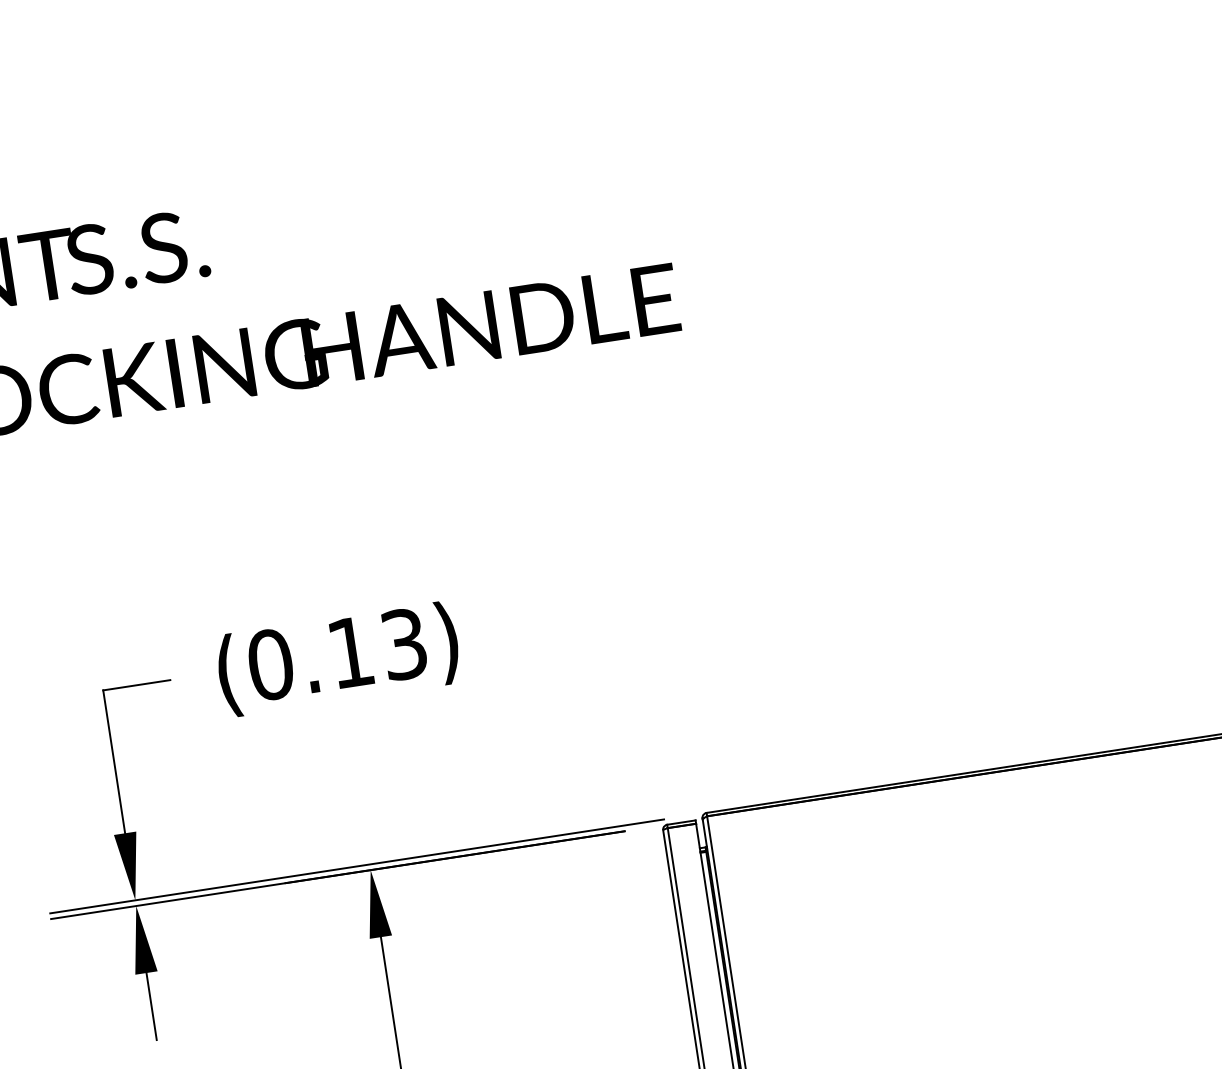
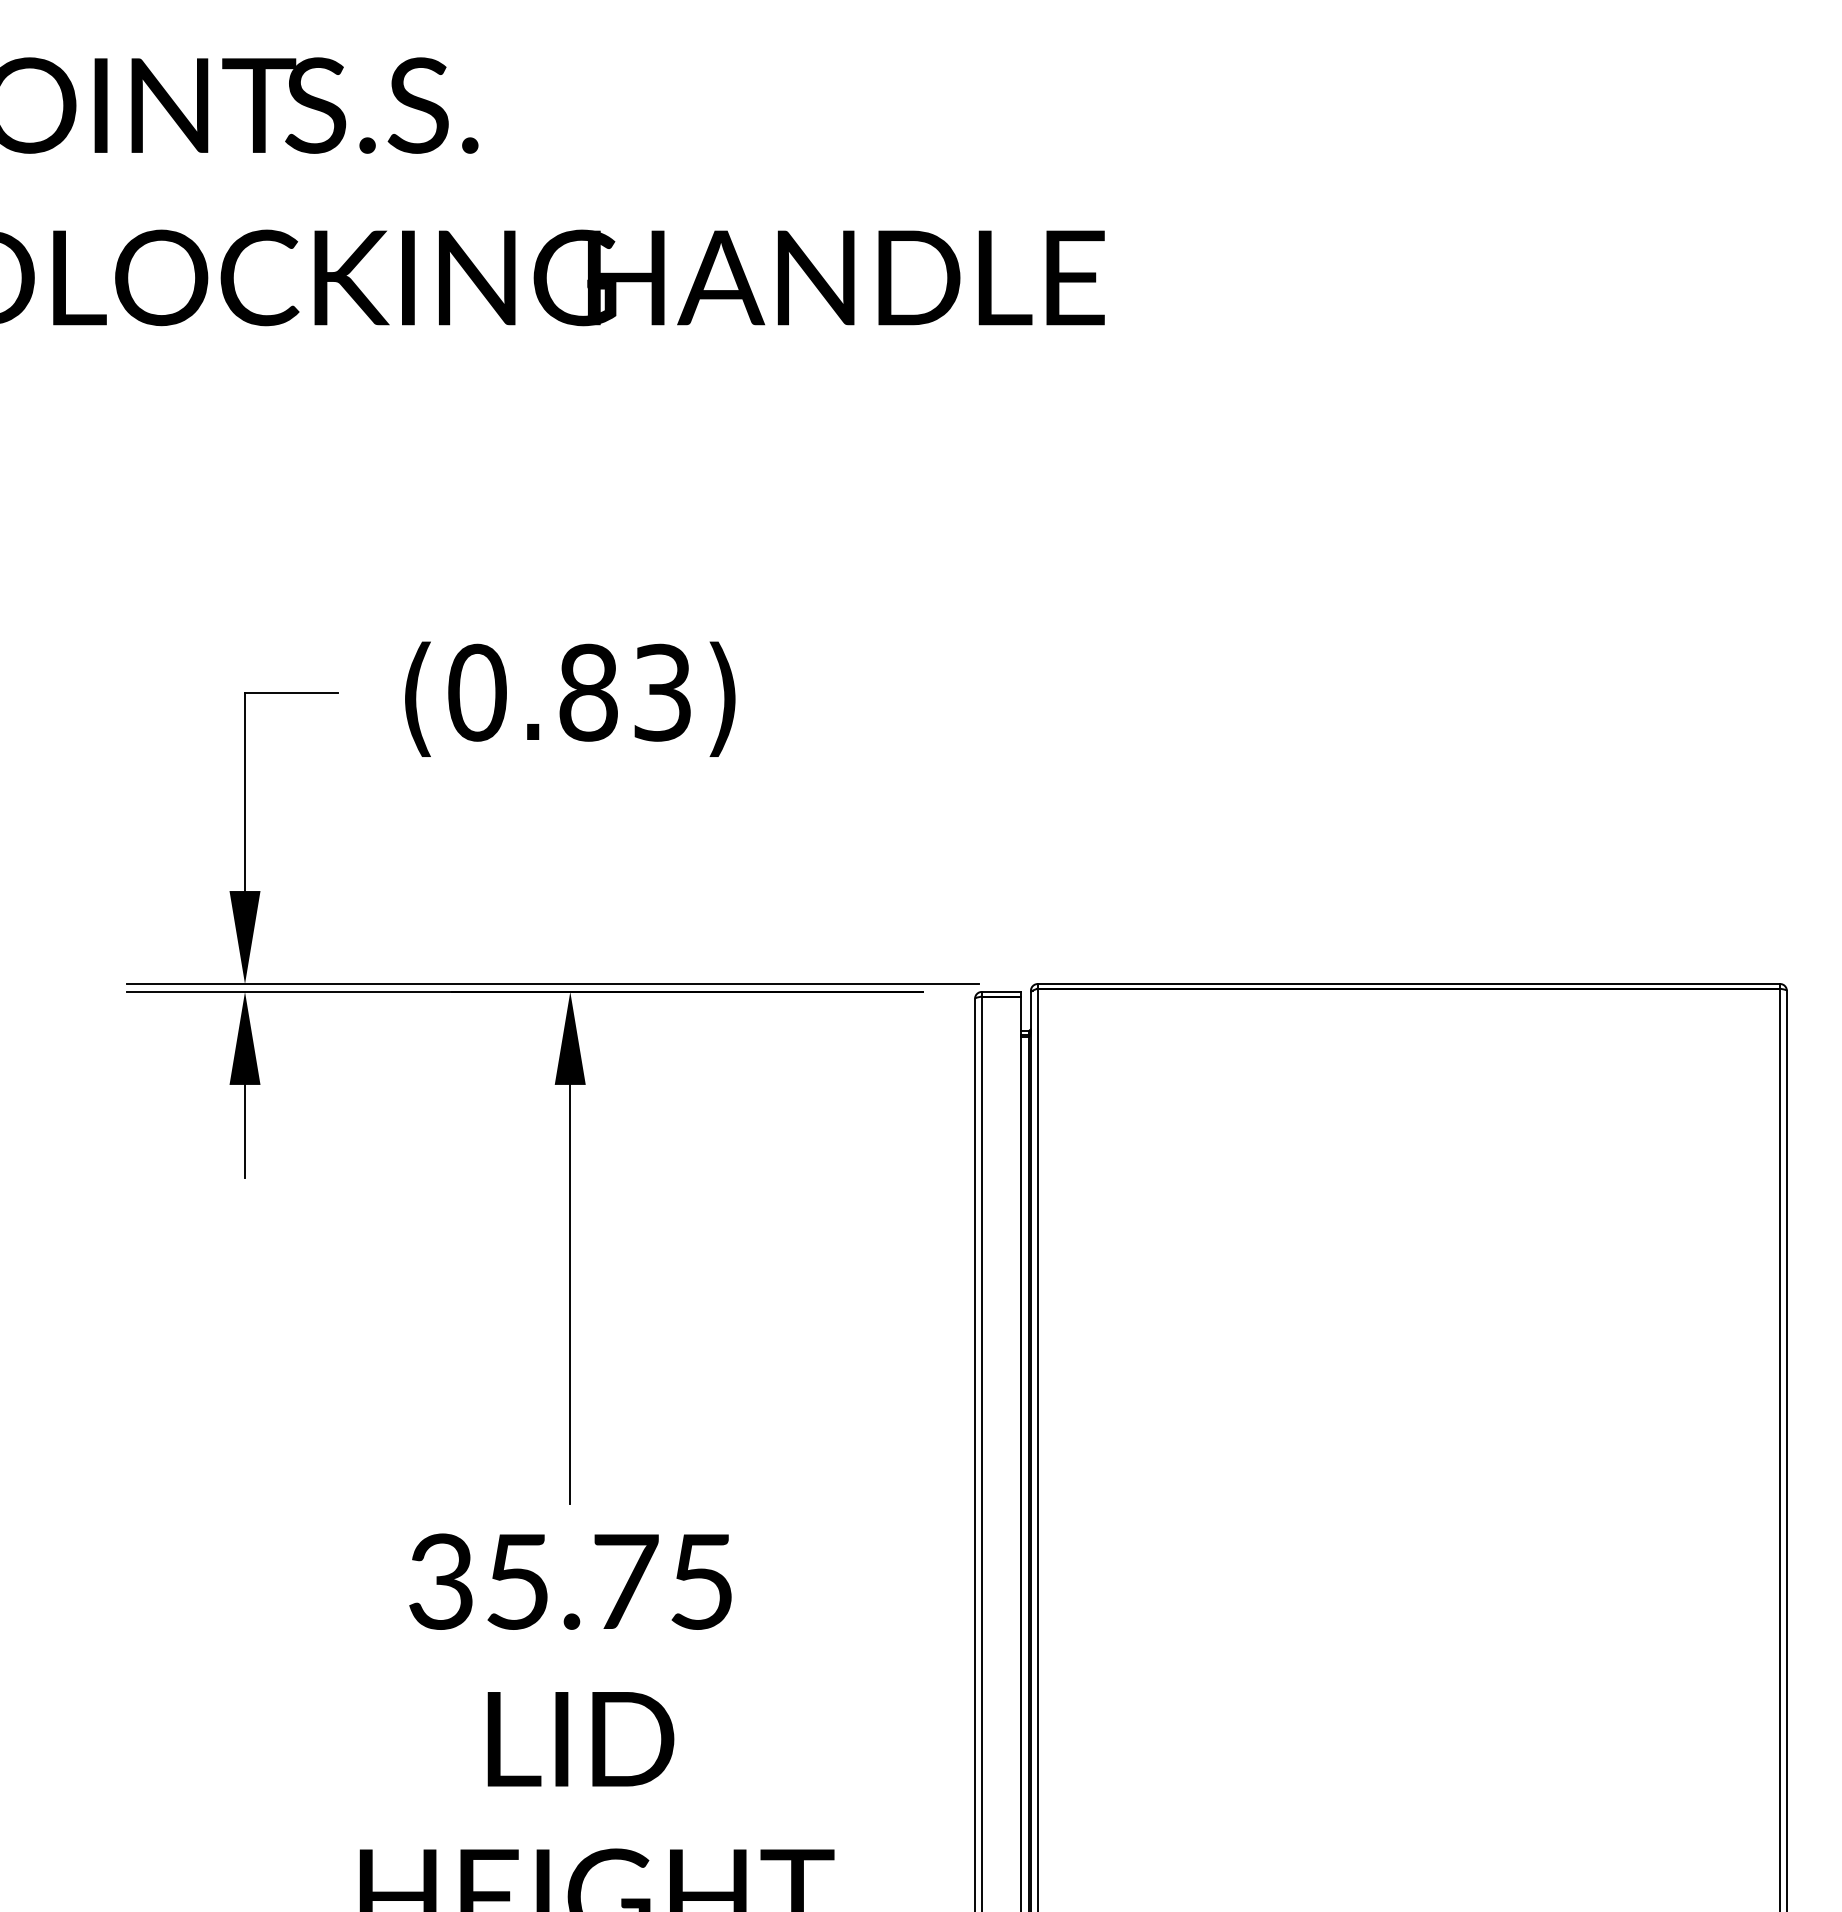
text: (350, 652) -> (588, 692), (0.13) -> (0.83)

